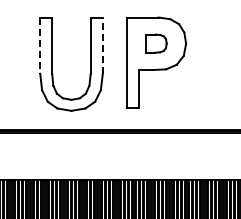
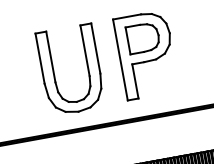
part: (156, 43) -> (143, 37), size x1.67
line: (102, 45) -> (95, 48), dashed -> solid
line: (40, 46) -> (40, 59), dashed -> solid

